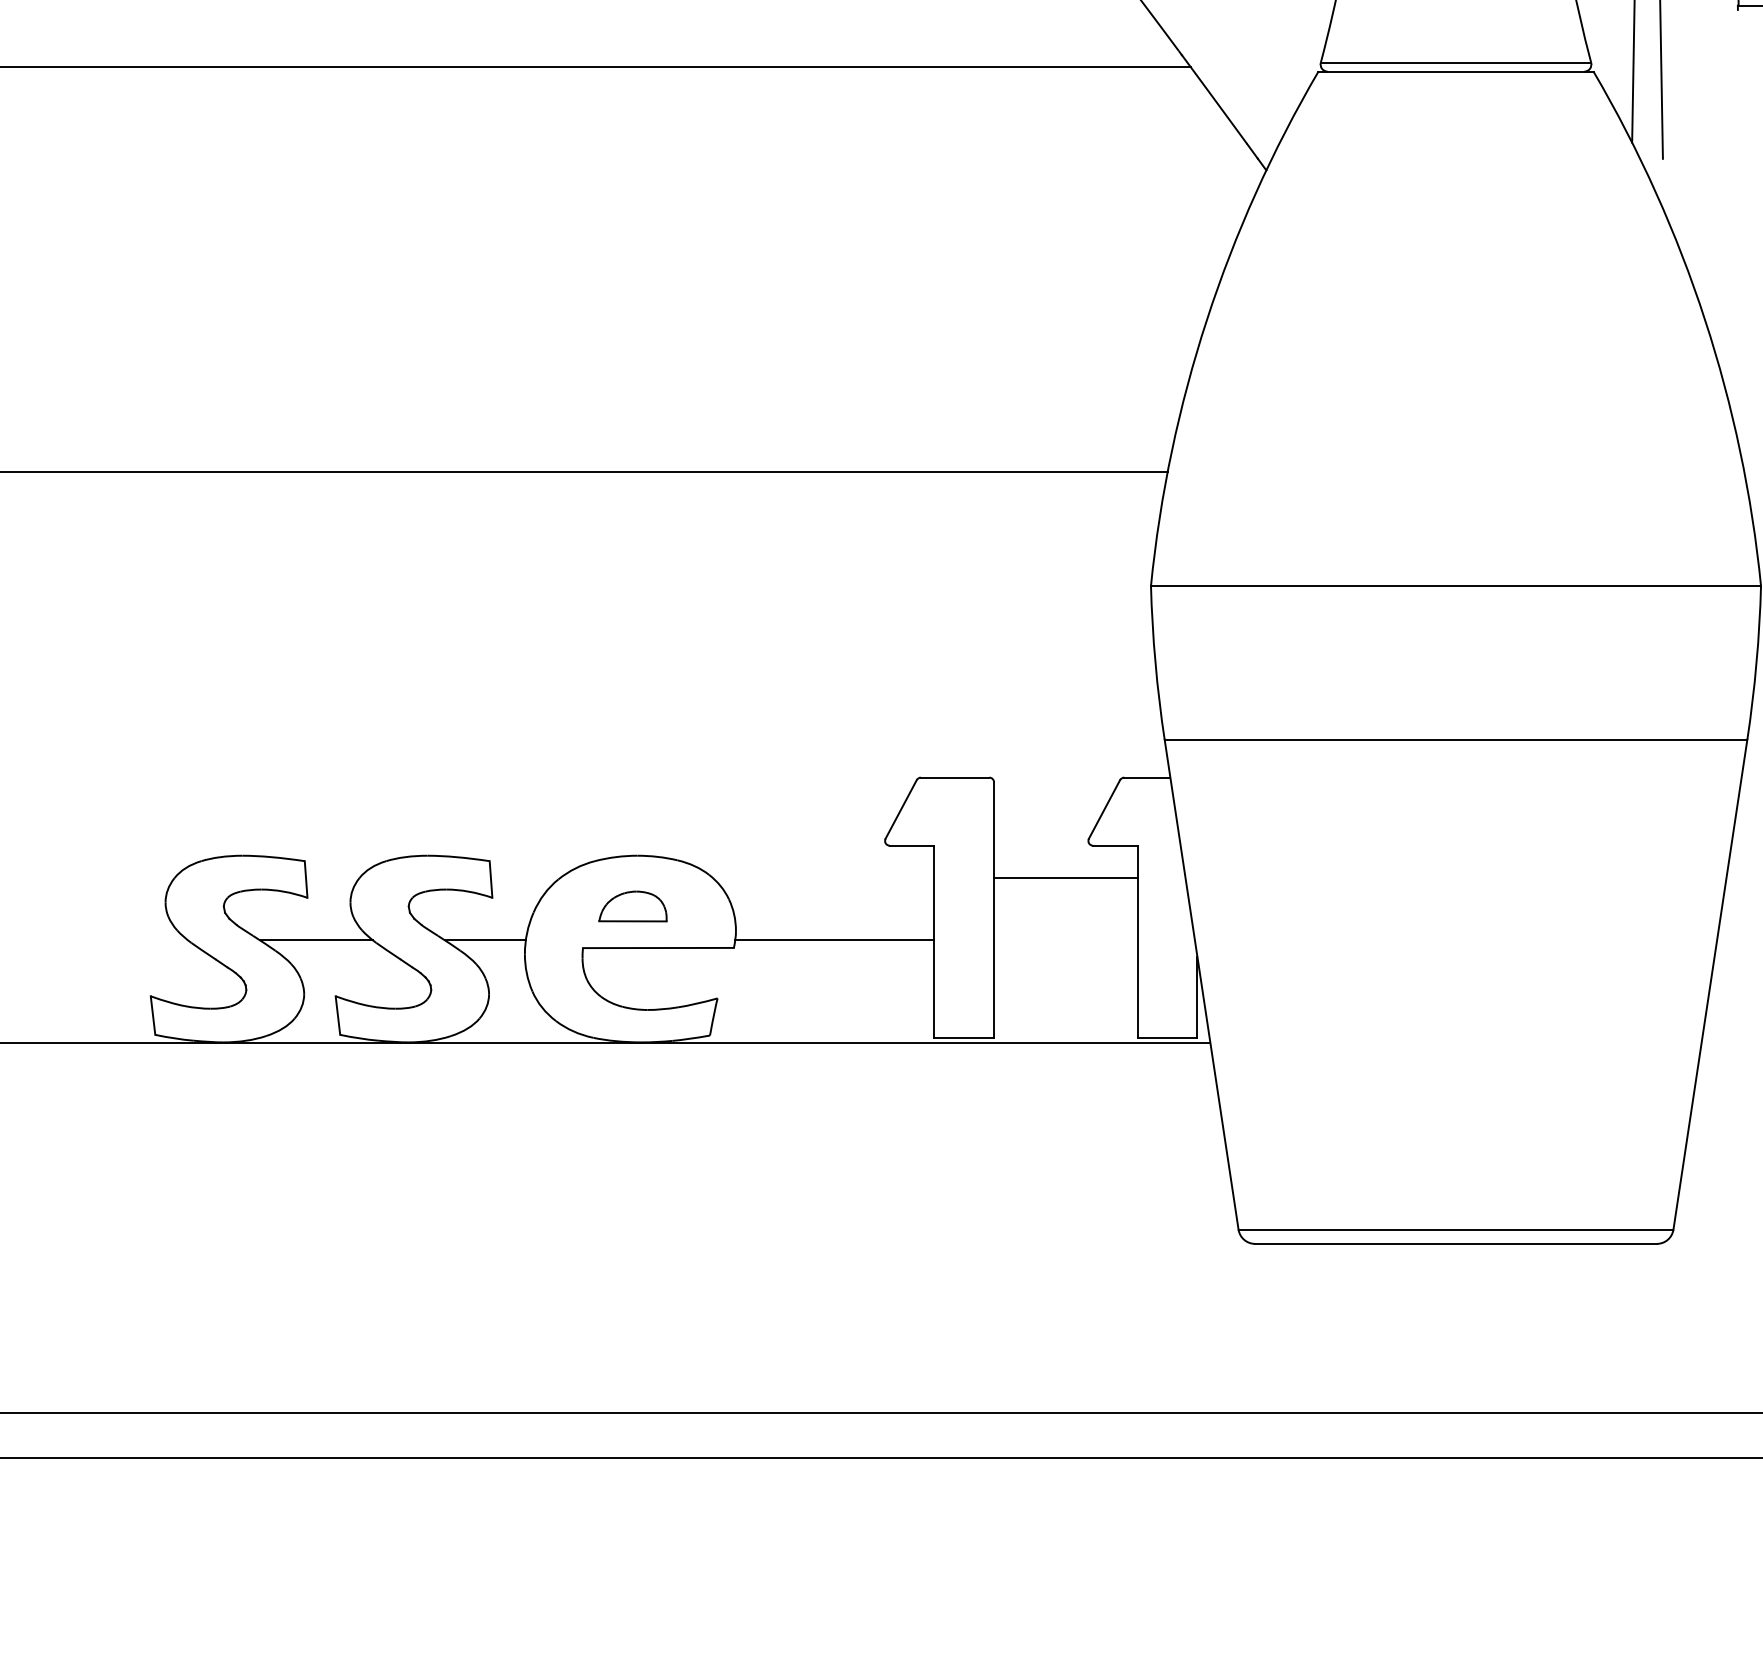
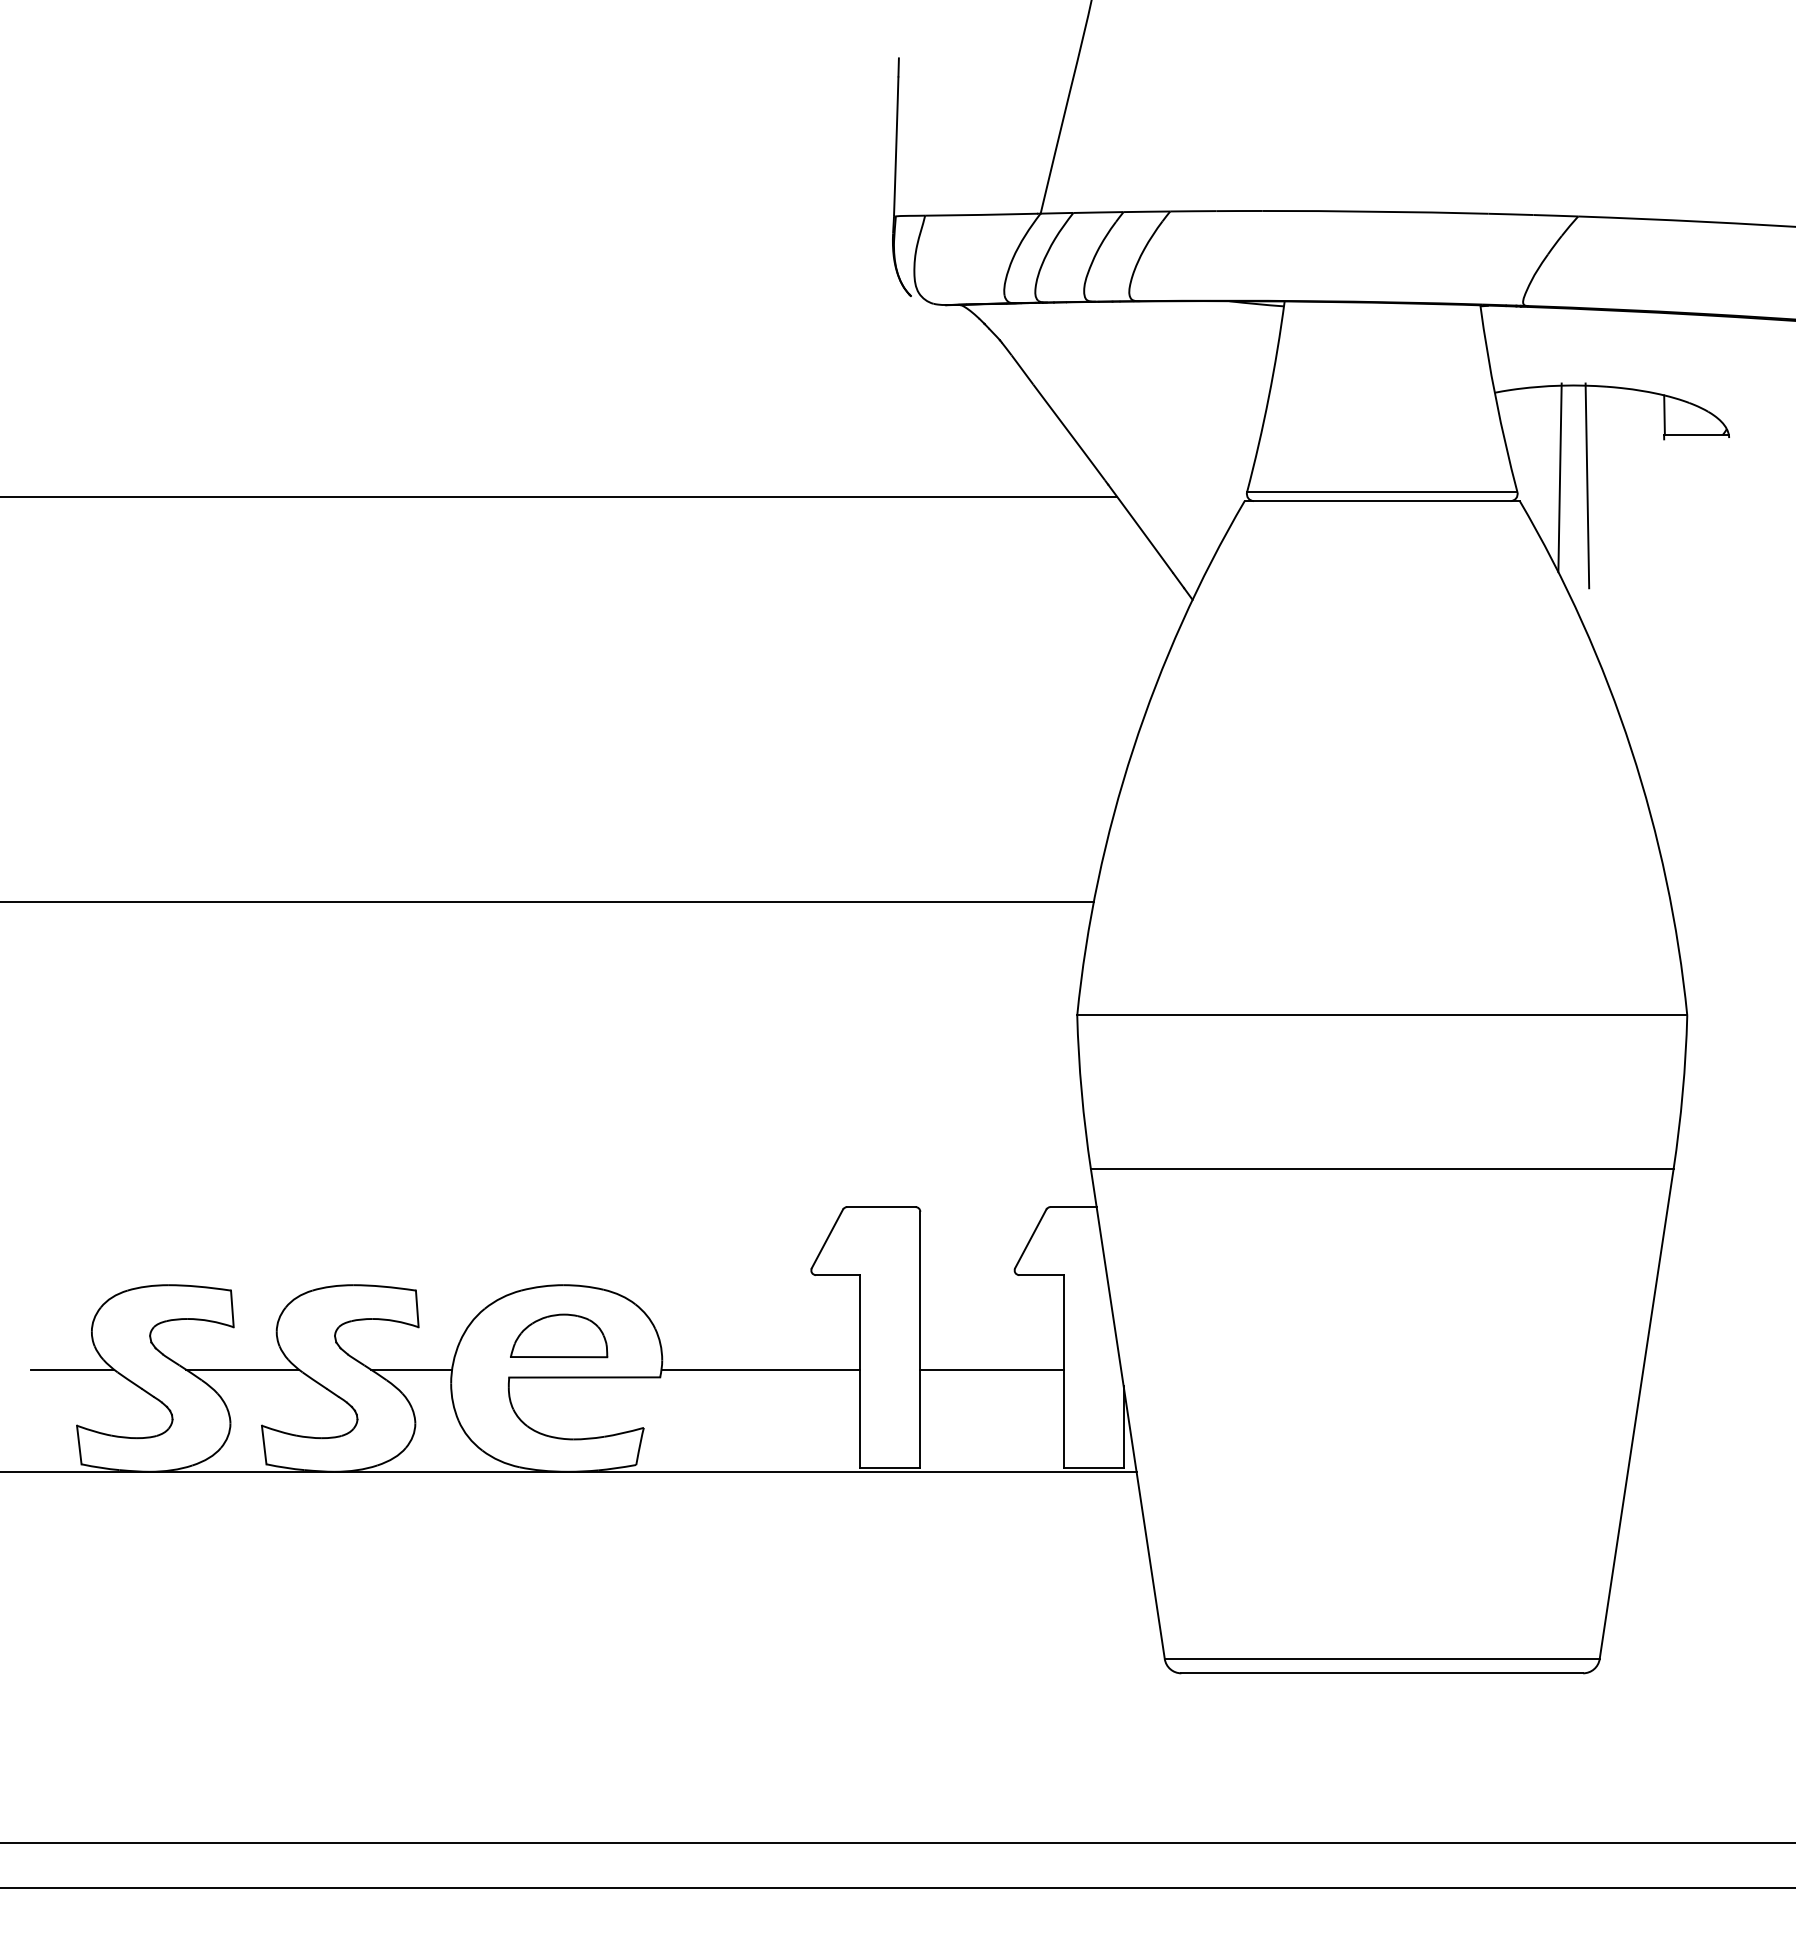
line: (1065, 878) -> (991, 1369), moved
part: (633, 906) -> (559, 1335), size x1.43
line: (145, 940) -> (71, 1369), added

